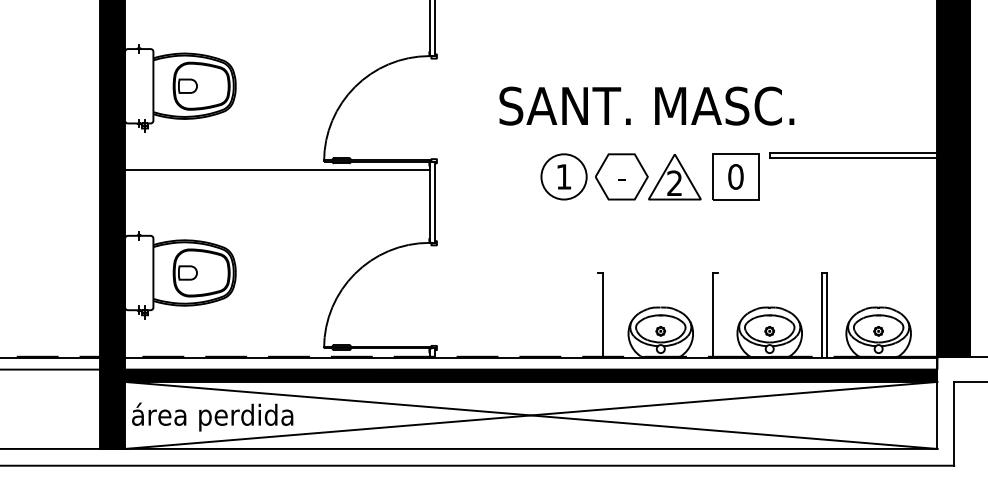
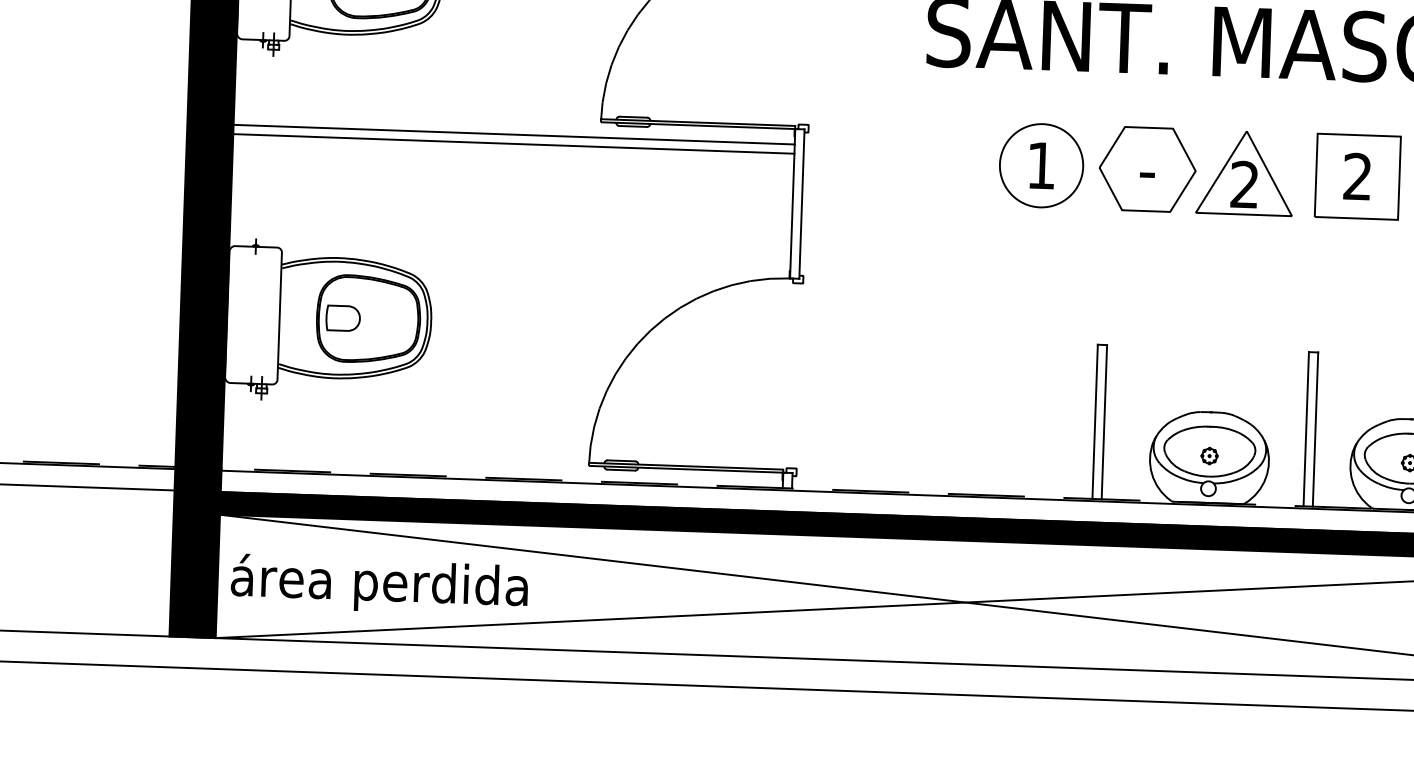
line: (276, 175) -> (512, 144), added
text: (735, 176) -> (1357, 176), 0 -> 2
line: (598, 314) -> (1096, 421), added
line: (717, 314) -> (1315, 428), added

